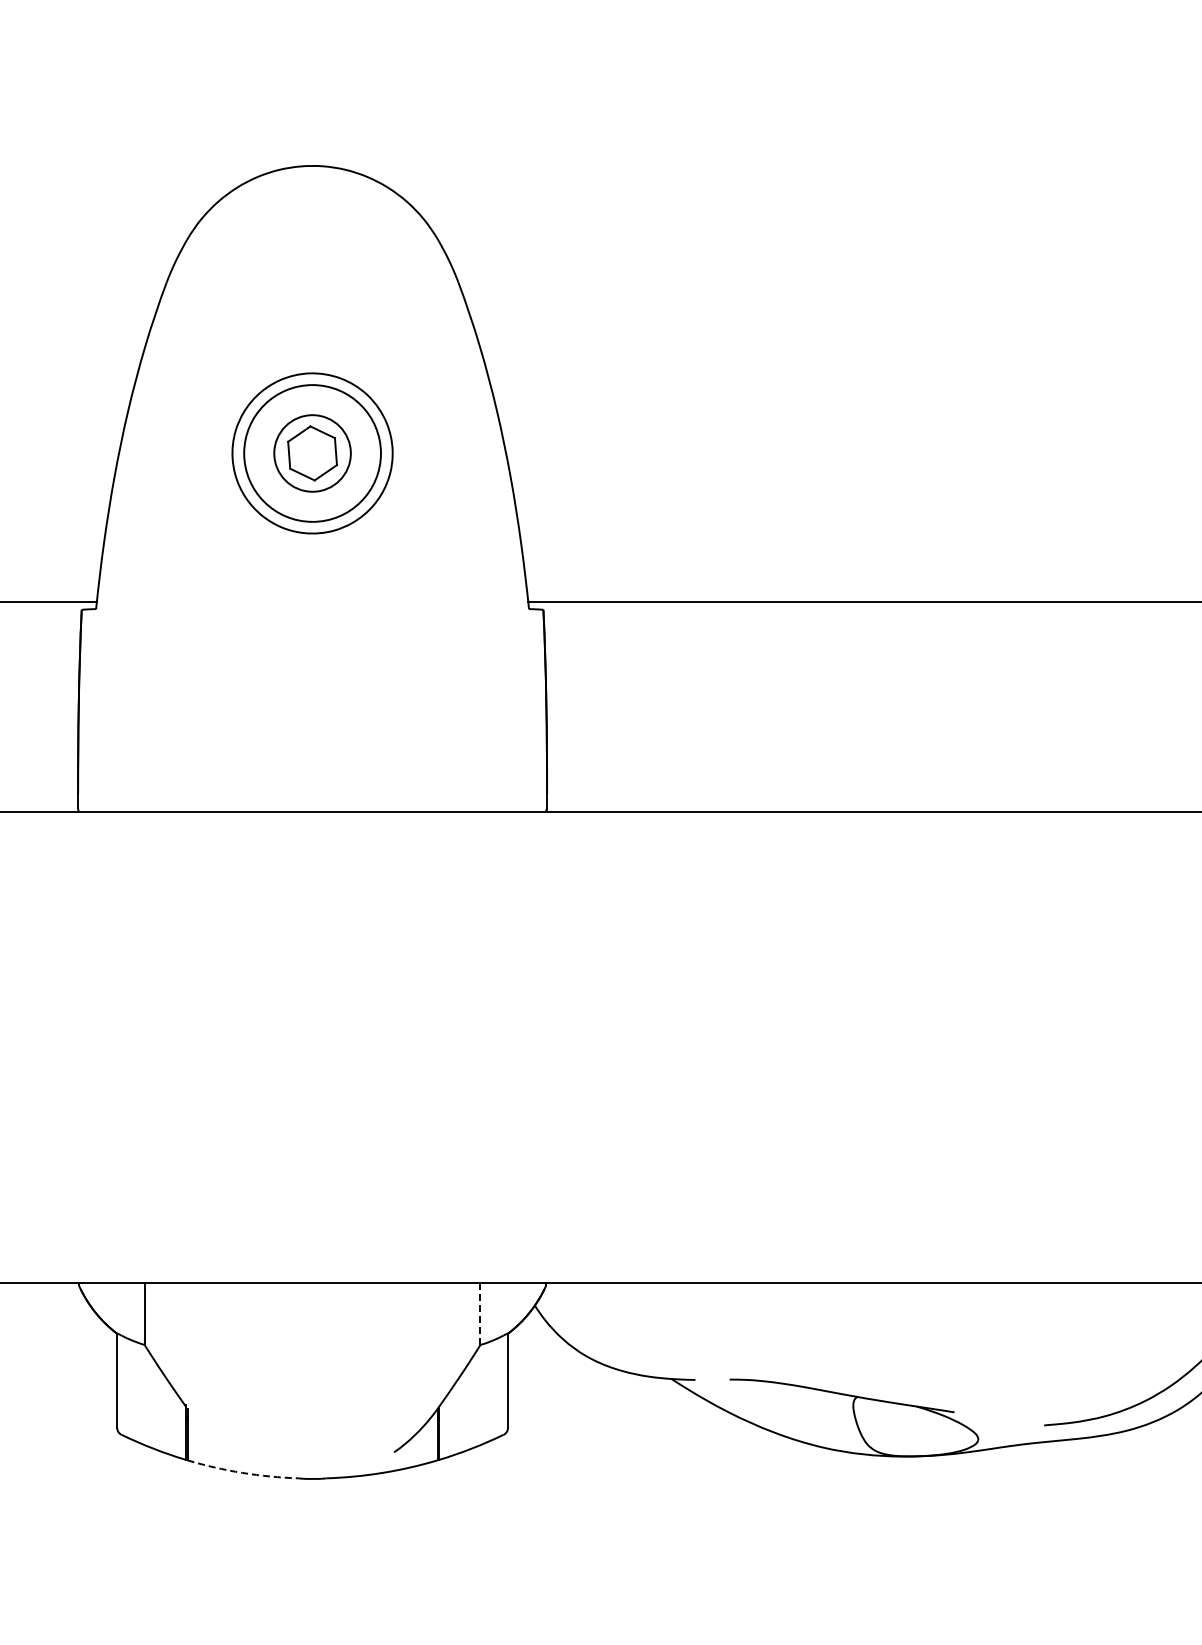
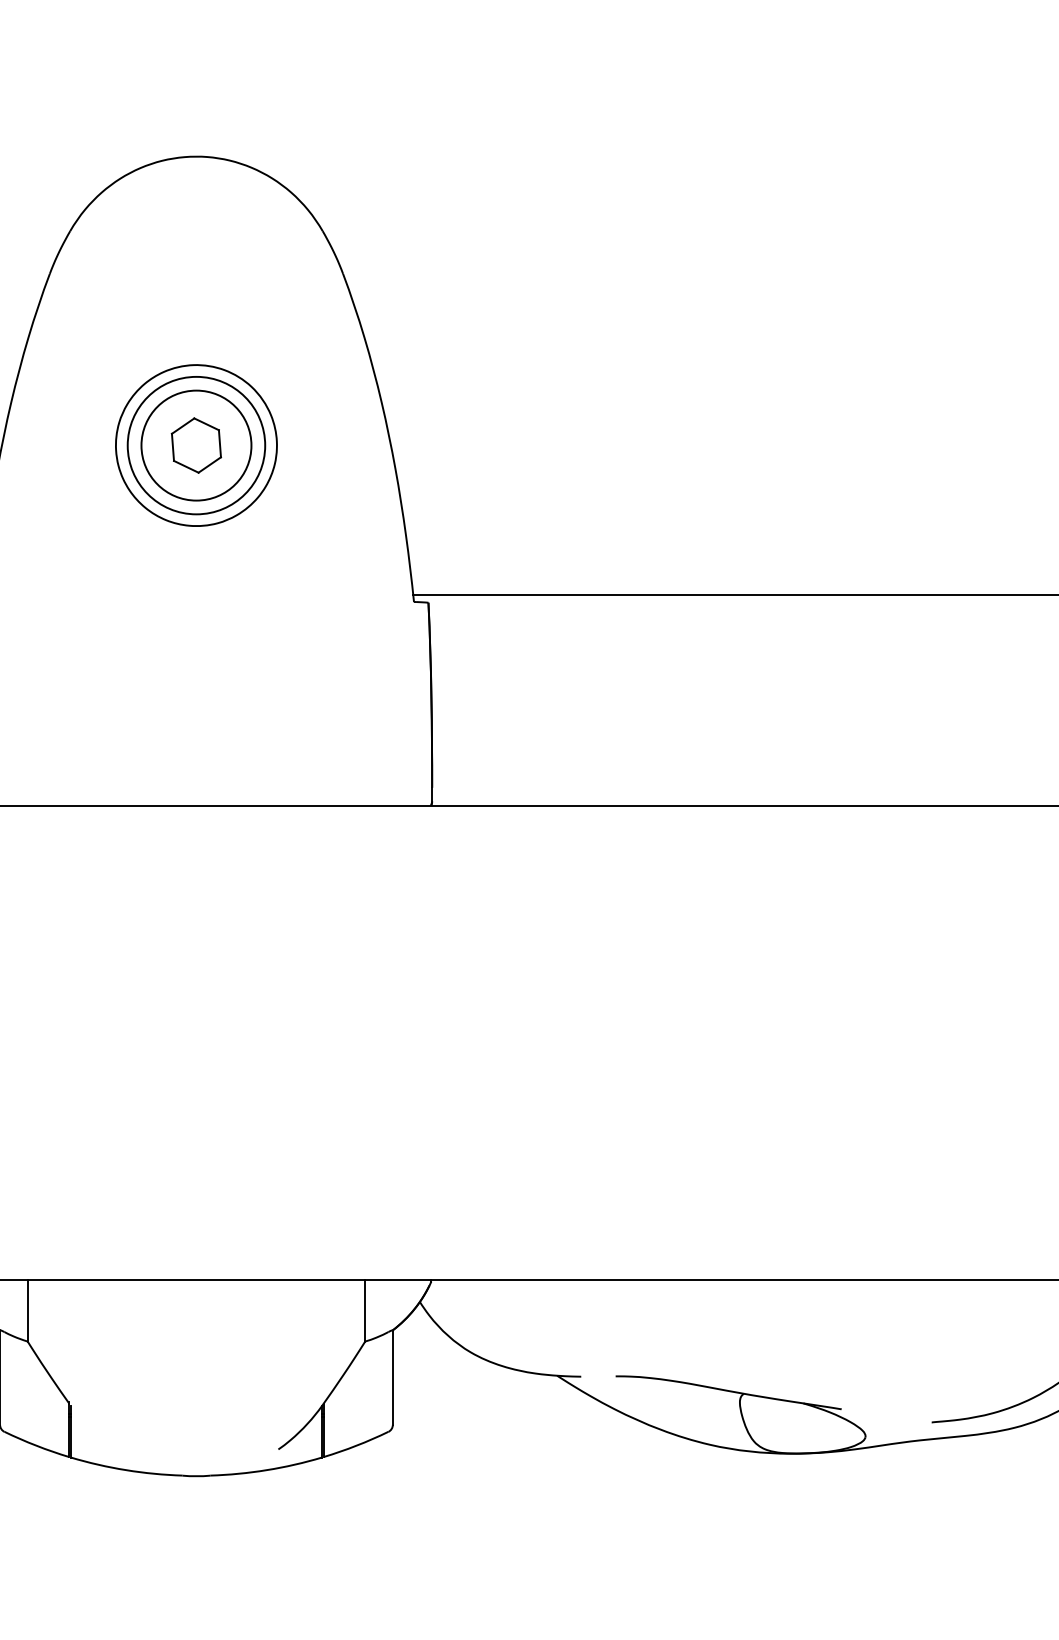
circle: (312, 453) -> (196, 445), size x1.43
line: (480, 1314) -> (365, 1310), dashed -> solid
arc: (242, 1472) -> (126, 1469), dashed -> solid

